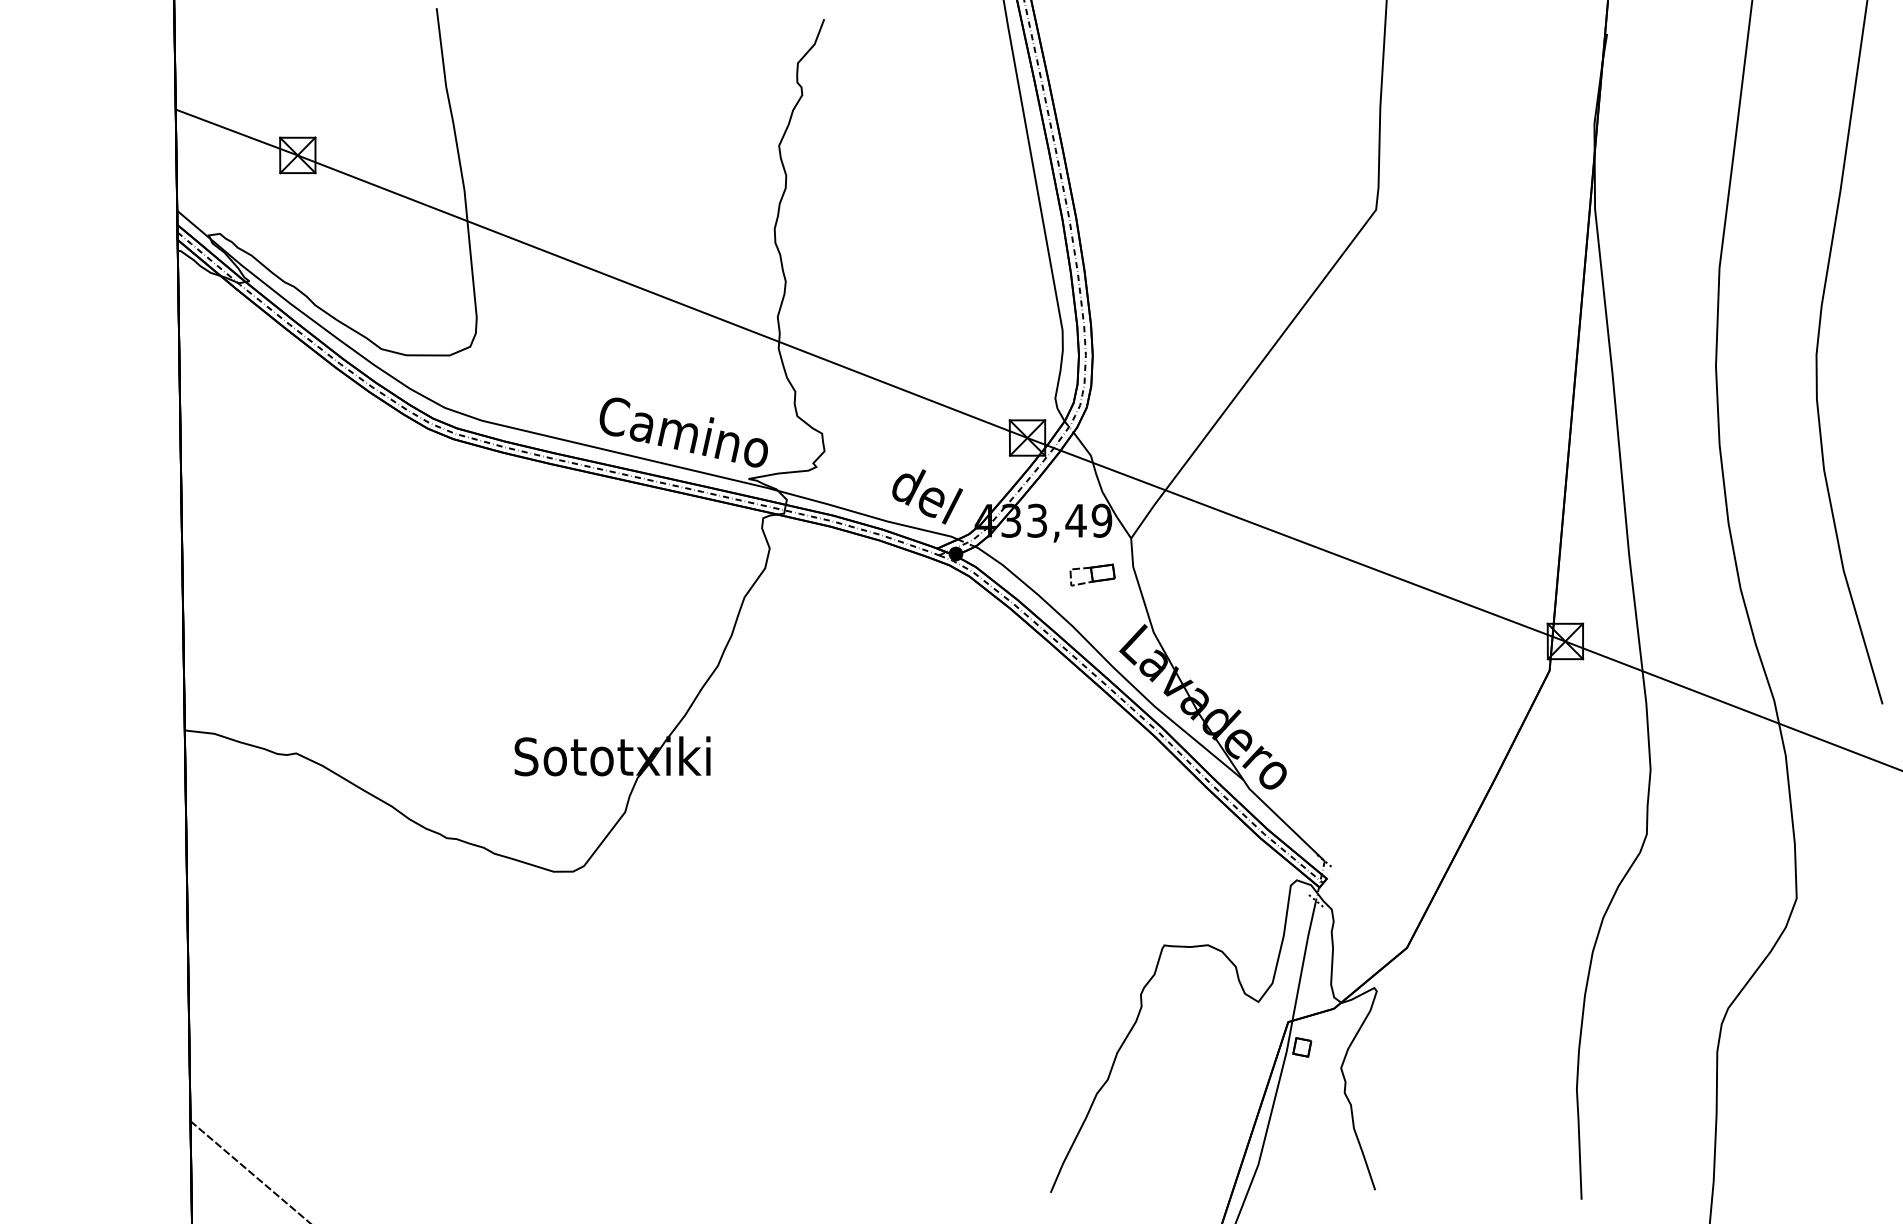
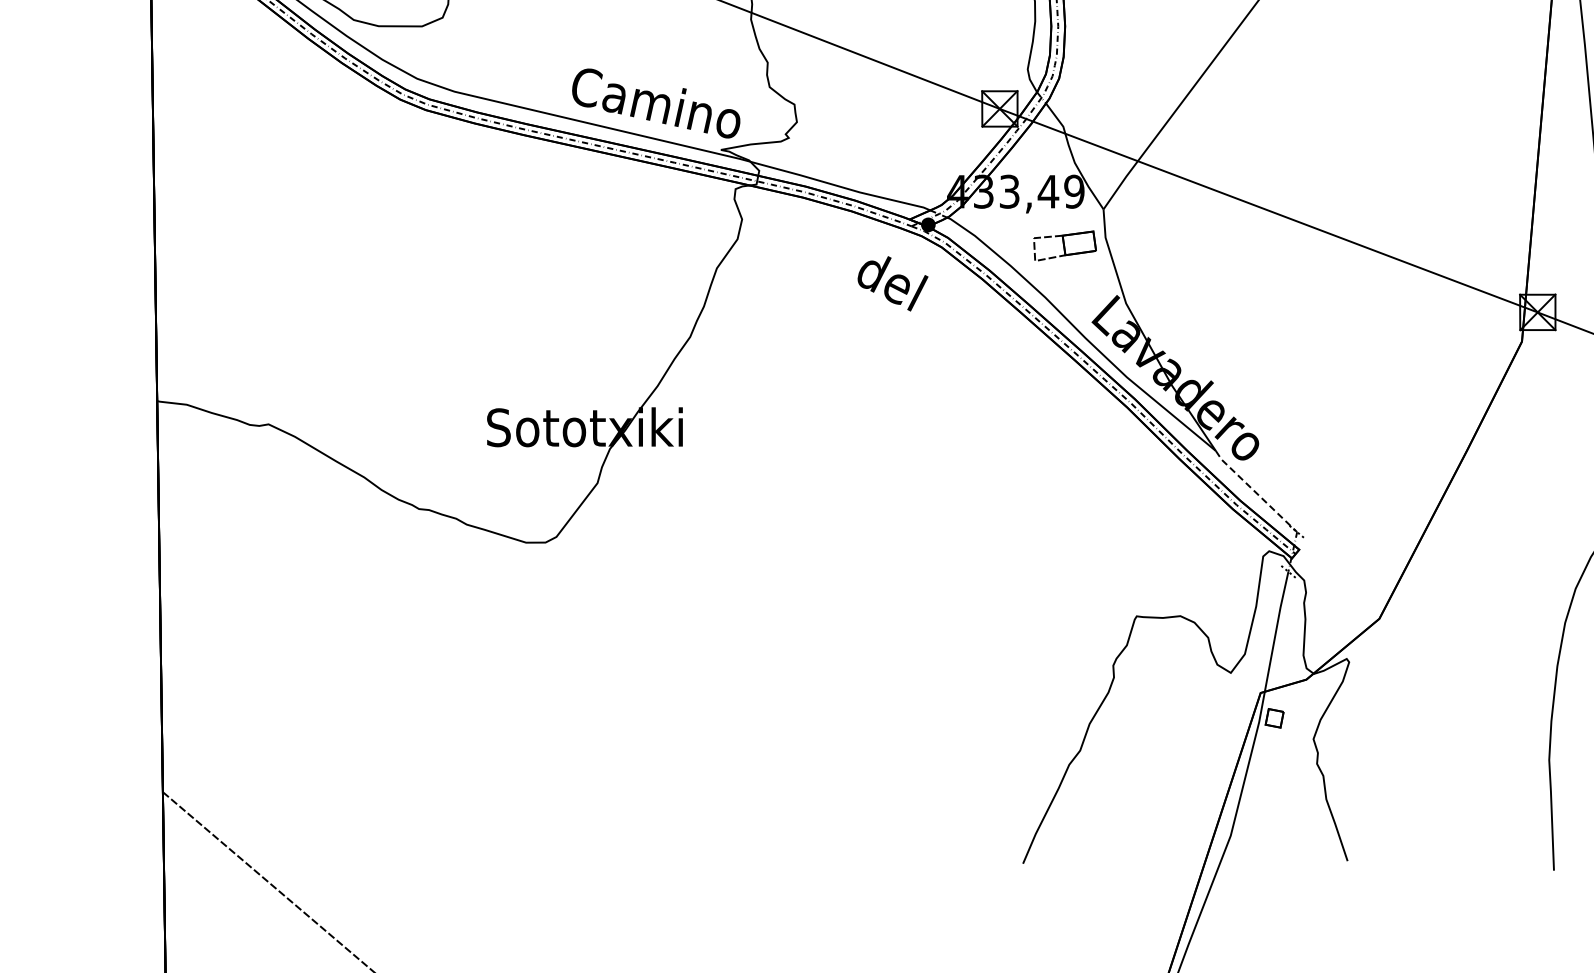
text: (927, 496) -> (892, 283), moved
part: (1092, 574) -> (1064, 245), size x1.4
line: (1282, 821) -> (1254, 492), solid -> dashed

